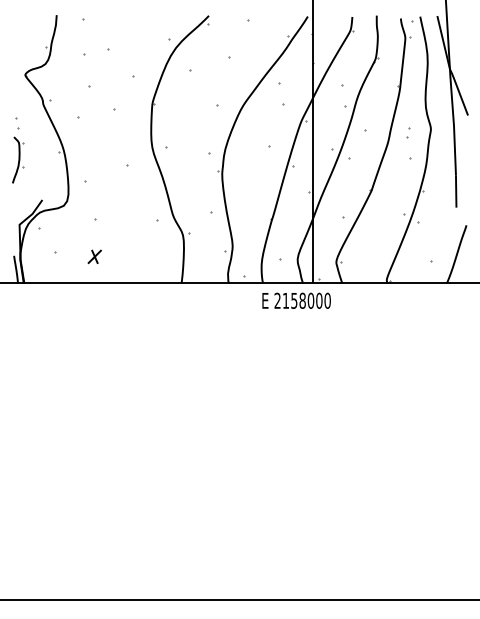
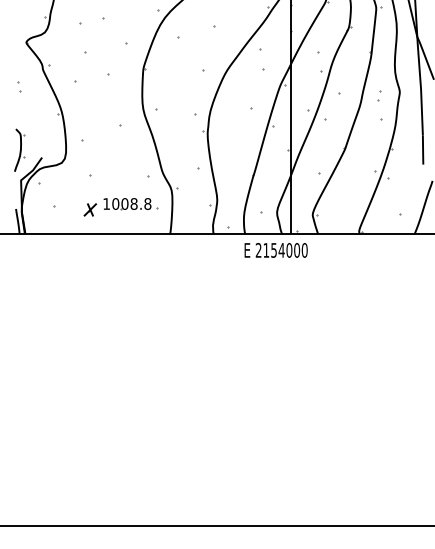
part: (18, 159) -> (20, 149), moved
part: (138, 250) -> (130, 204), added
text: (302, 300) -> (281, 250), 2158000 -> 2154000

